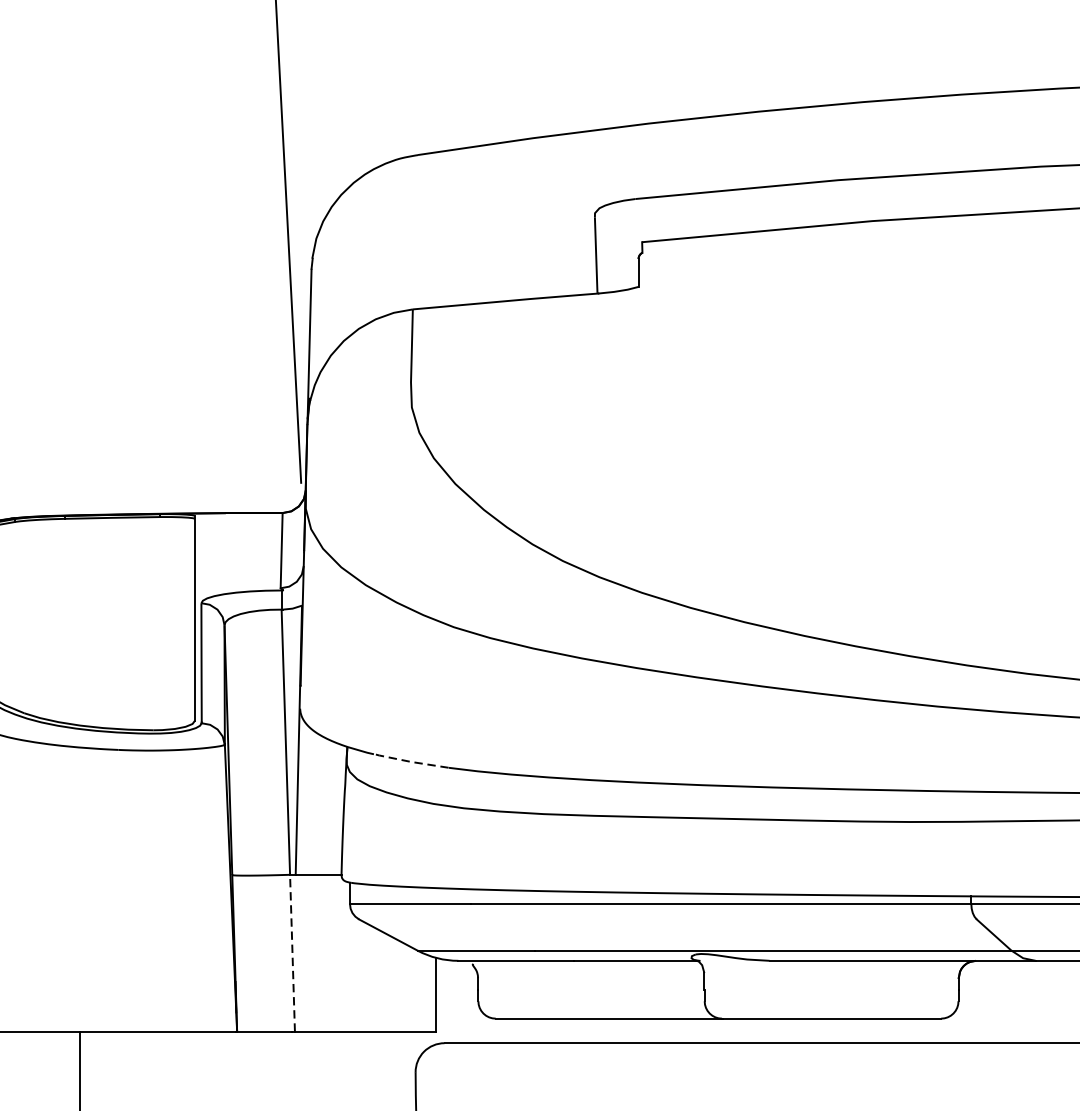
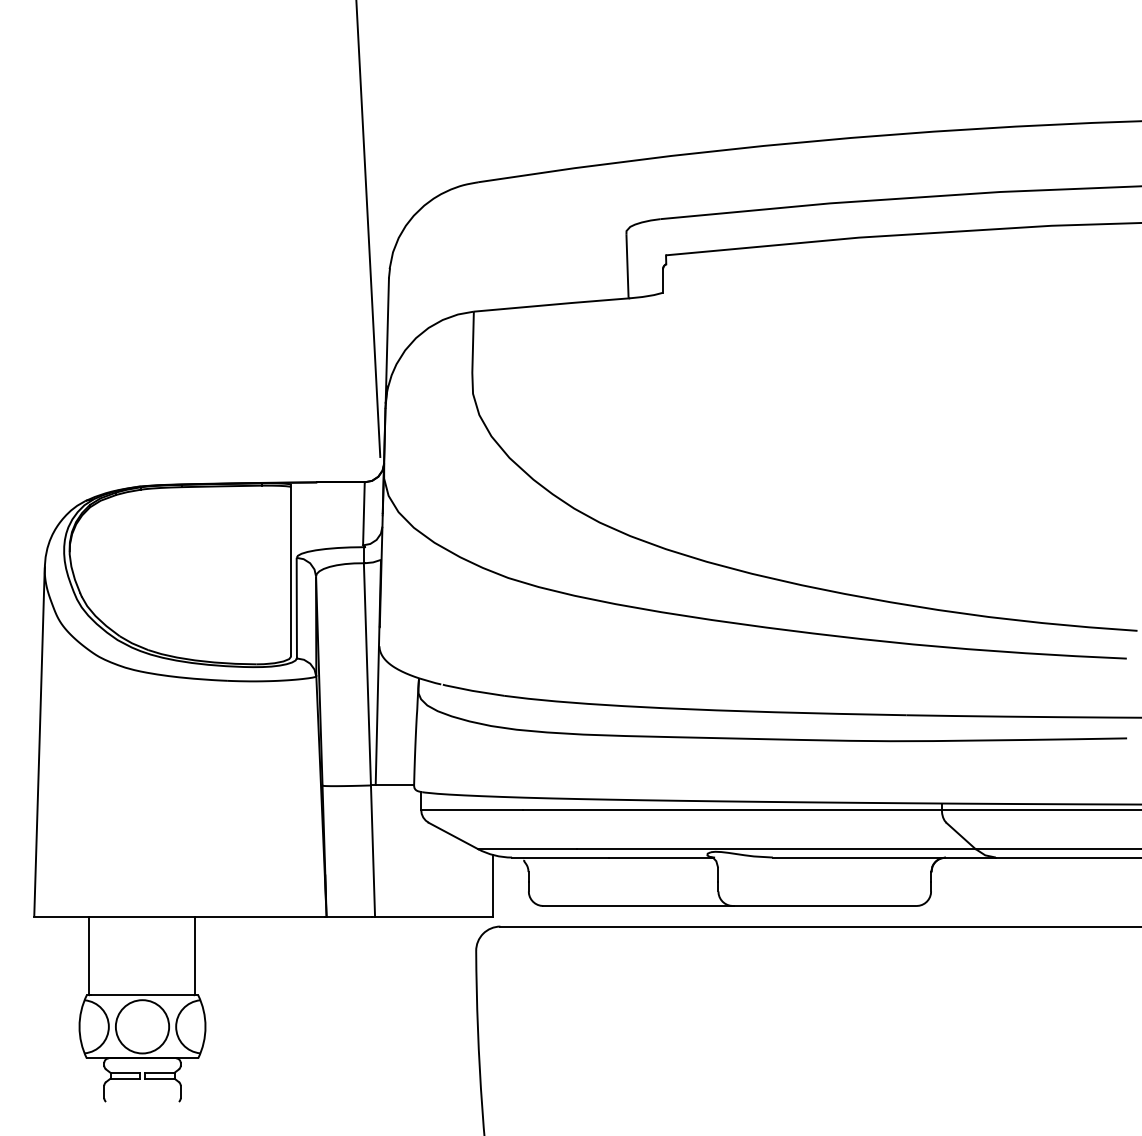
line: (411, 761) -> (472, 690), dashed -> solid
line: (293, 953) -> (373, 851), dashed -> solid

